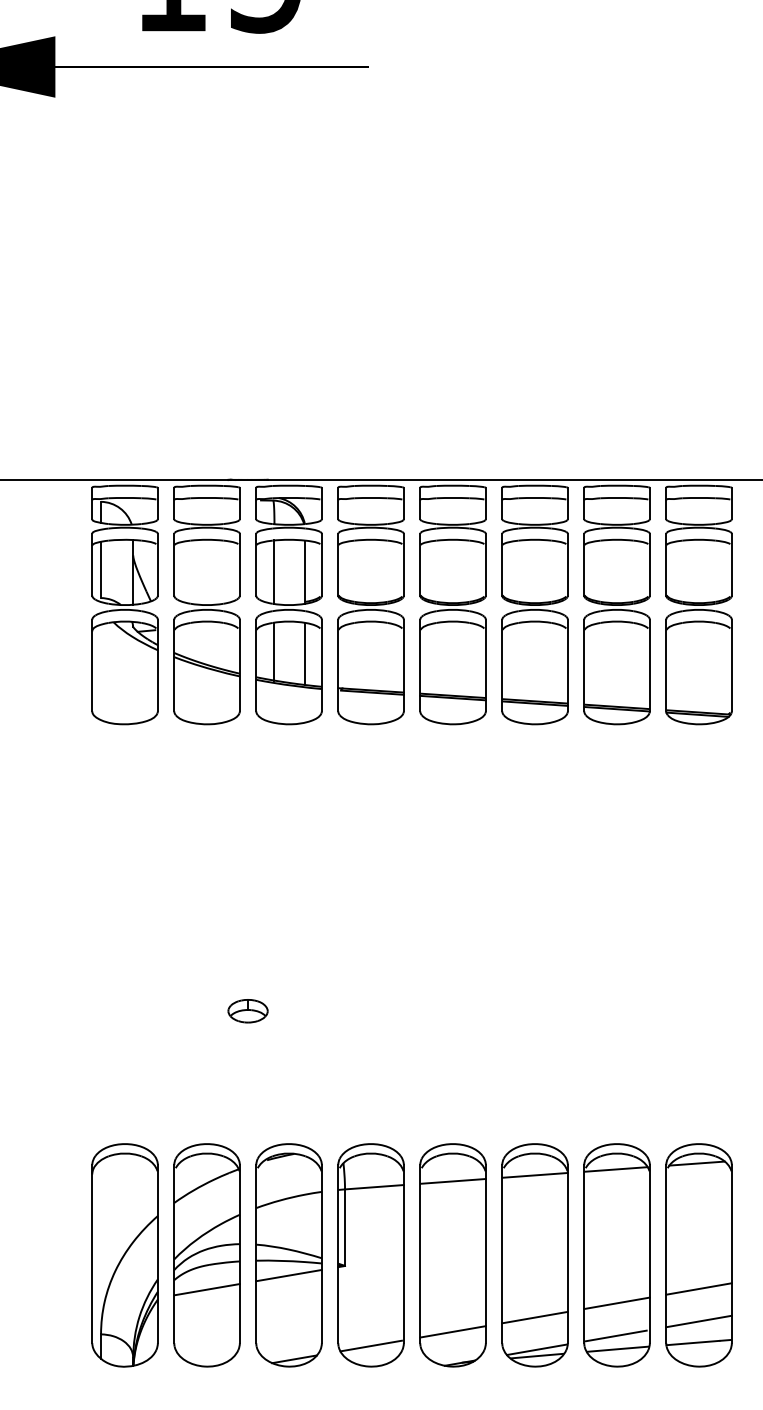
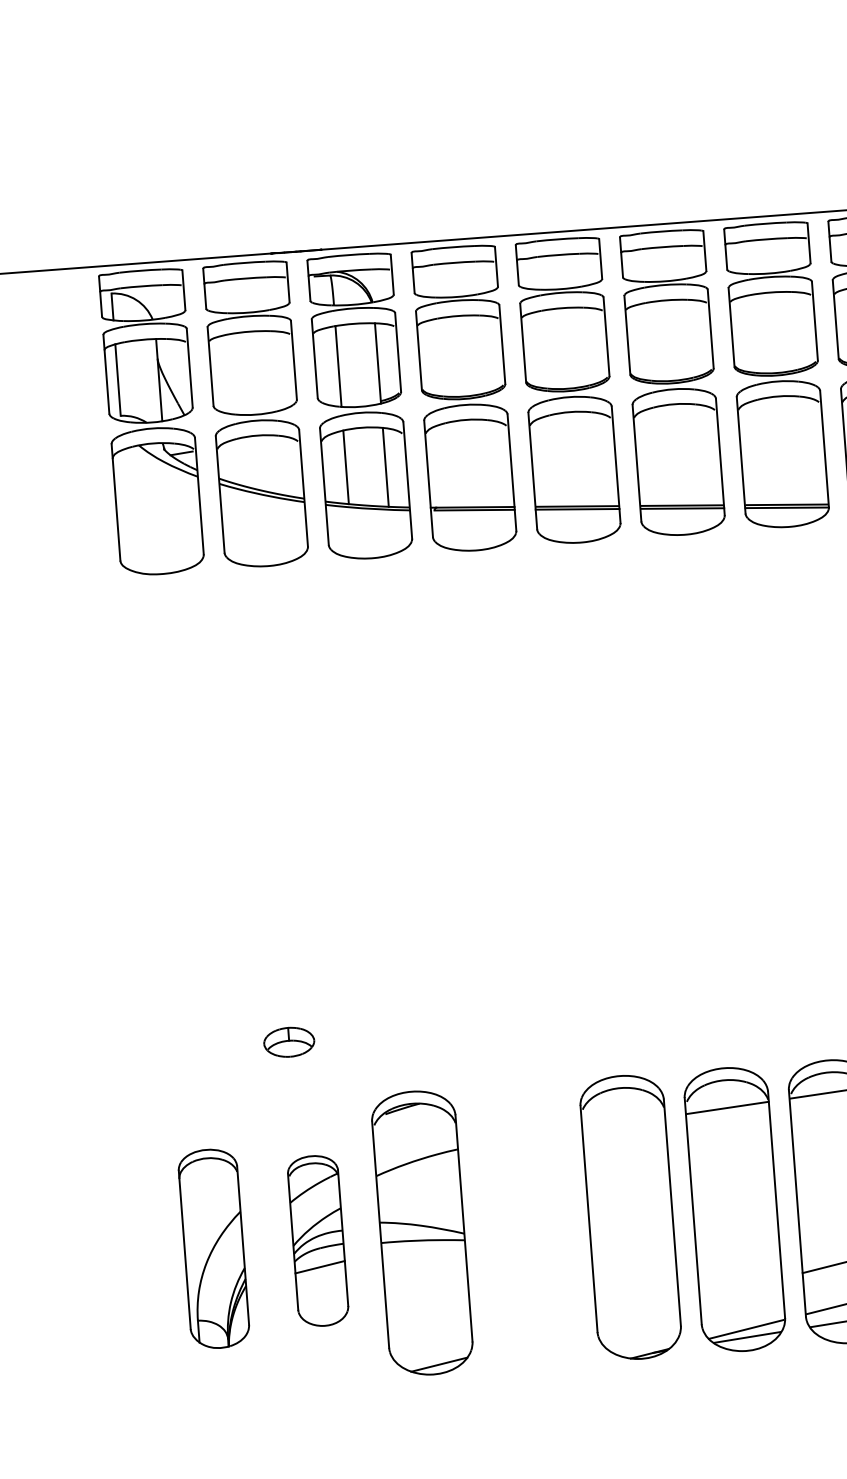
part: (247, 1011) -> (288, 1042), moved
line: (452, 1180) -> (622, 1122), removed
part: (124, 1255) -> (213, 1249), size x0.7
part: (206, 1255) -> (317, 1241), size x0.6
part: (370, 1255) -> (525, 1225), removed
line: (288, 1275) -> (423, 1258), removed
line: (534, 1317) -> (740, 1288), removed
line: (452, 1331) -> (637, 1314), removed

